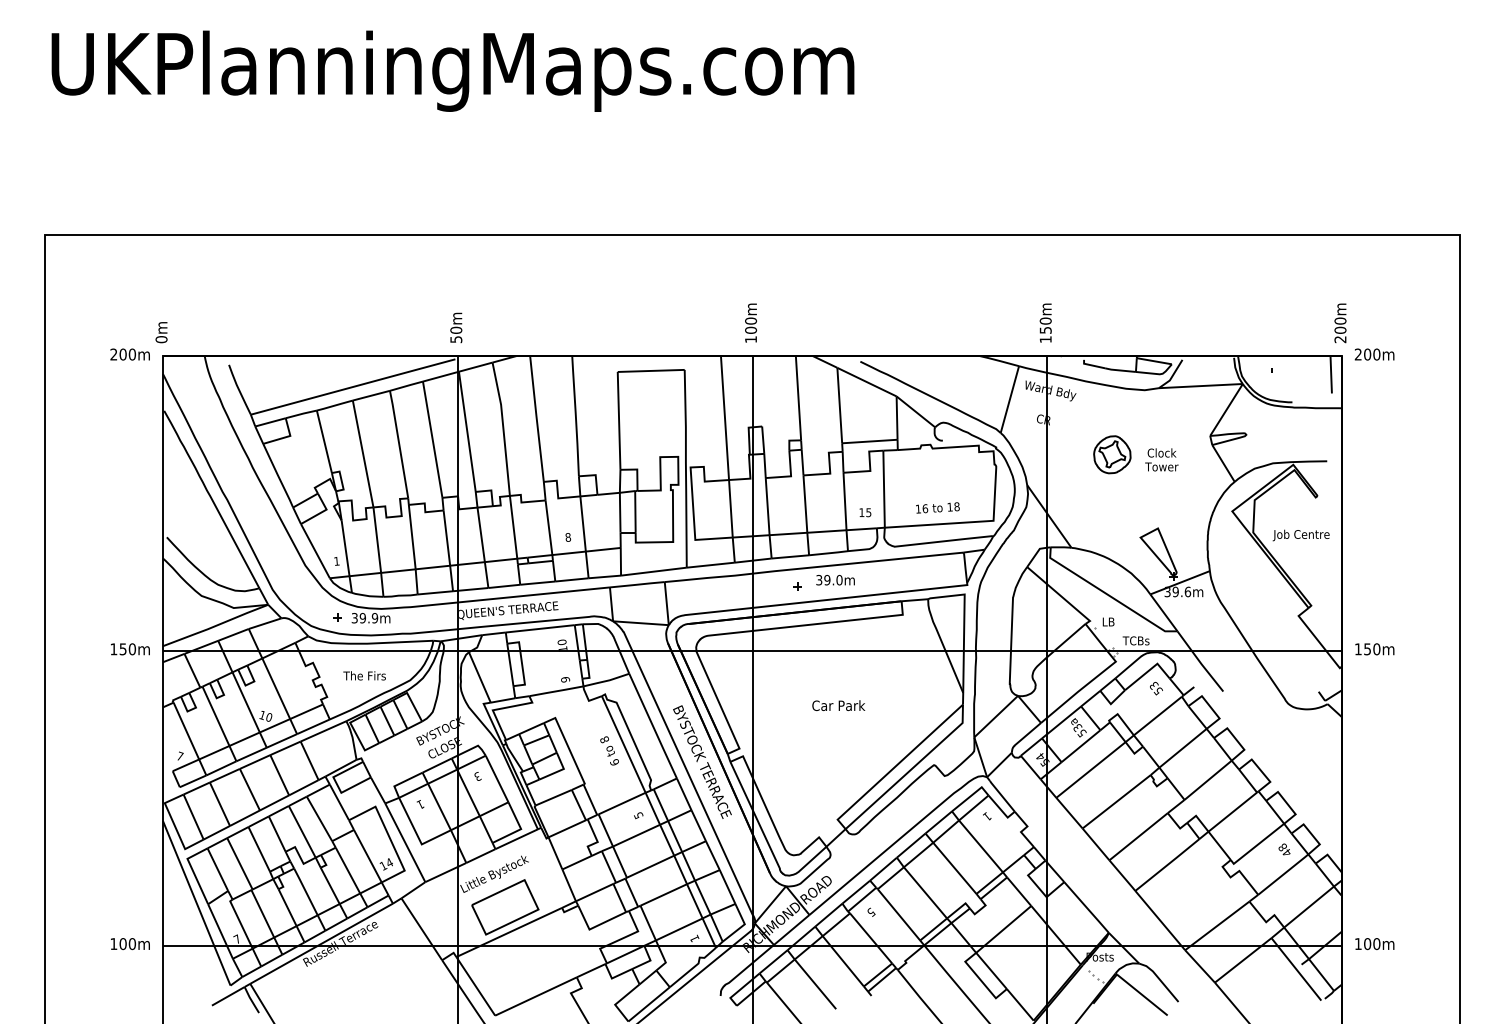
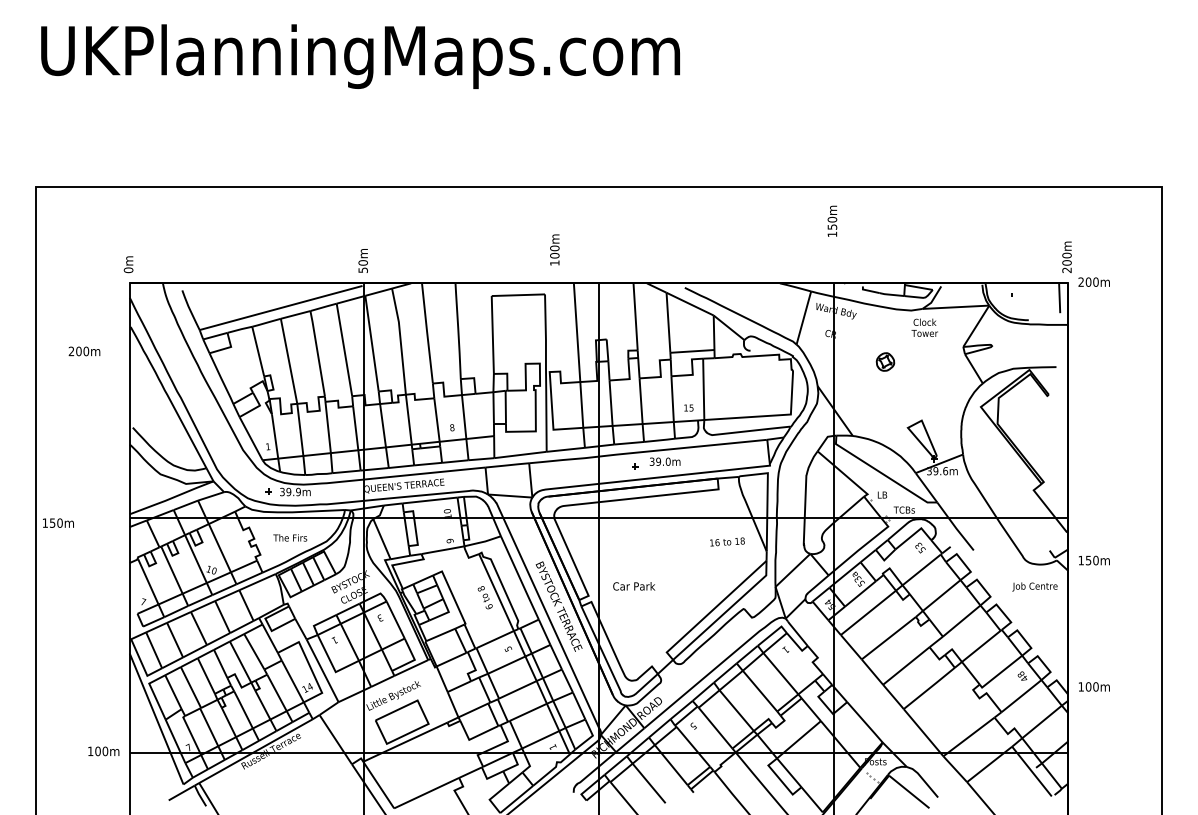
text: (751, 322) -> (555, 249), moved
text: (1045, 322) -> (832, 220), moved
text: (129, 354) -> (83, 351), moved
part: (1112, 454) -> (885, 361), size x0.6
text: (1161, 459) -> (924, 327), moved
text: (937, 507) -> (727, 541), moved
text: (1300, 535) -> (1034, 586), moved
text: (130, 649) -> (58, 523), moved
text: (1374, 649) -> (1094, 560), moved
text: (838, 705) -> (634, 586), moved
text: (1374, 944) -> (1094, 687), moved

